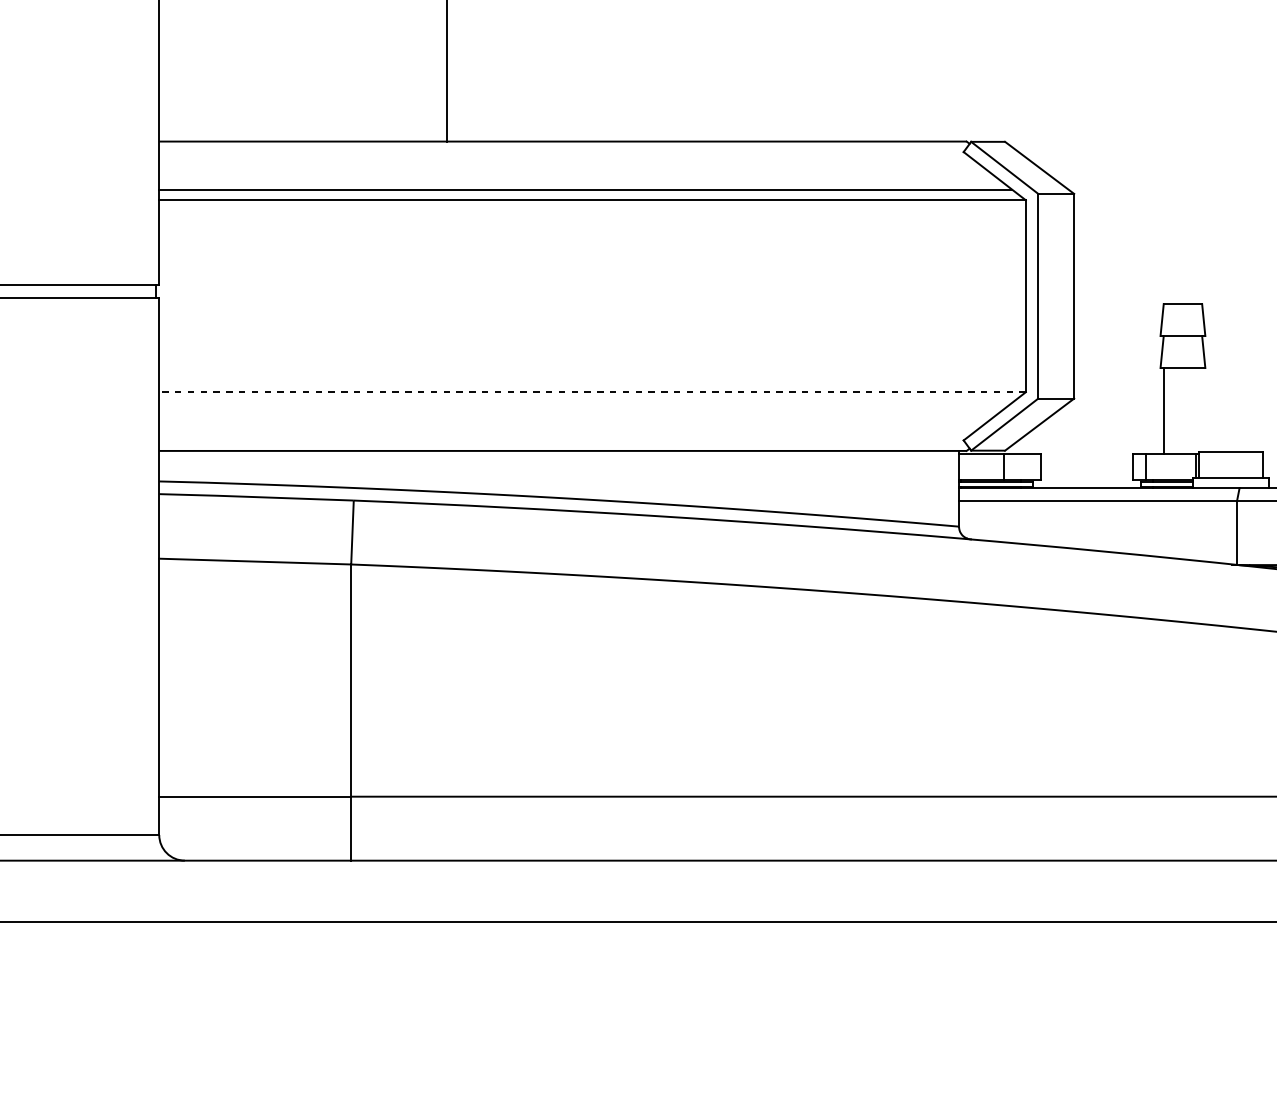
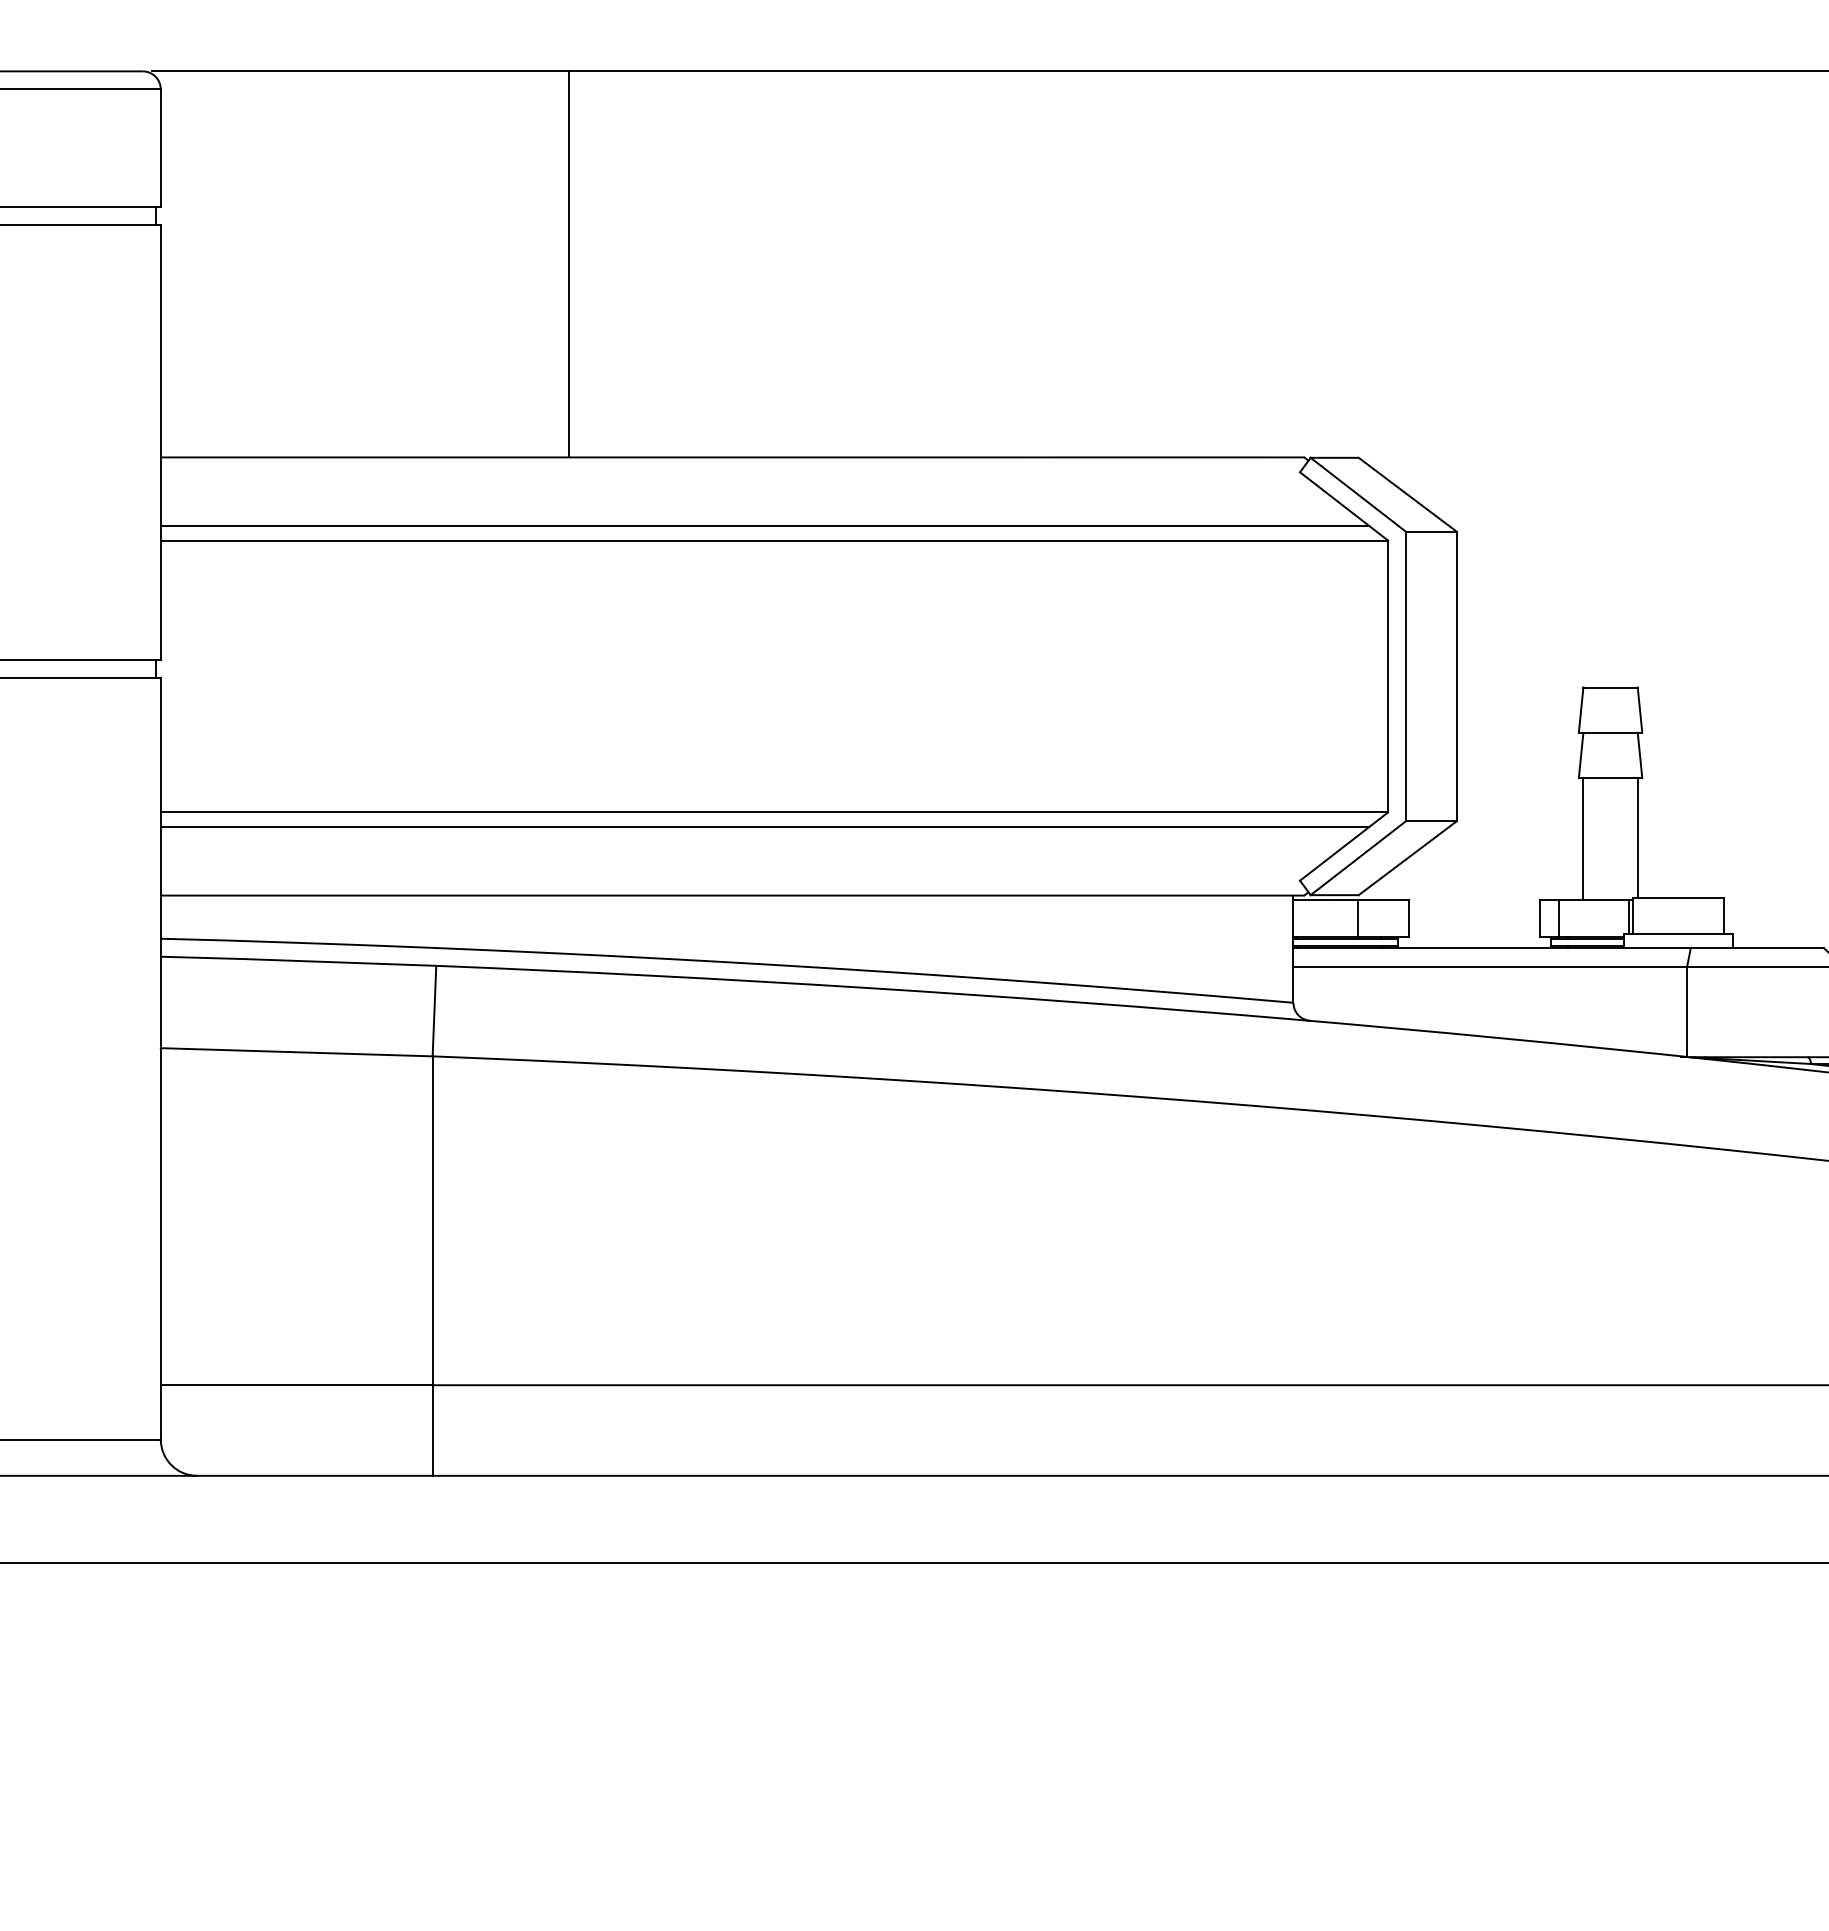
line: (592, 392) -> (774, 812), dashed -> solid
line: (585, 402) -> (764, 827), added
line: (1201, 409) -> (1637, 837), added

